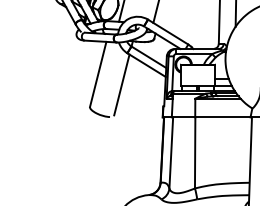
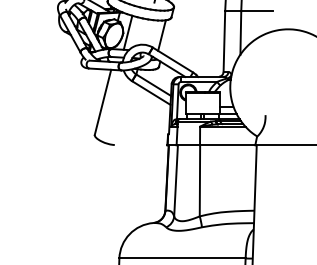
line: (121, 84) -> (126, 112), removed

